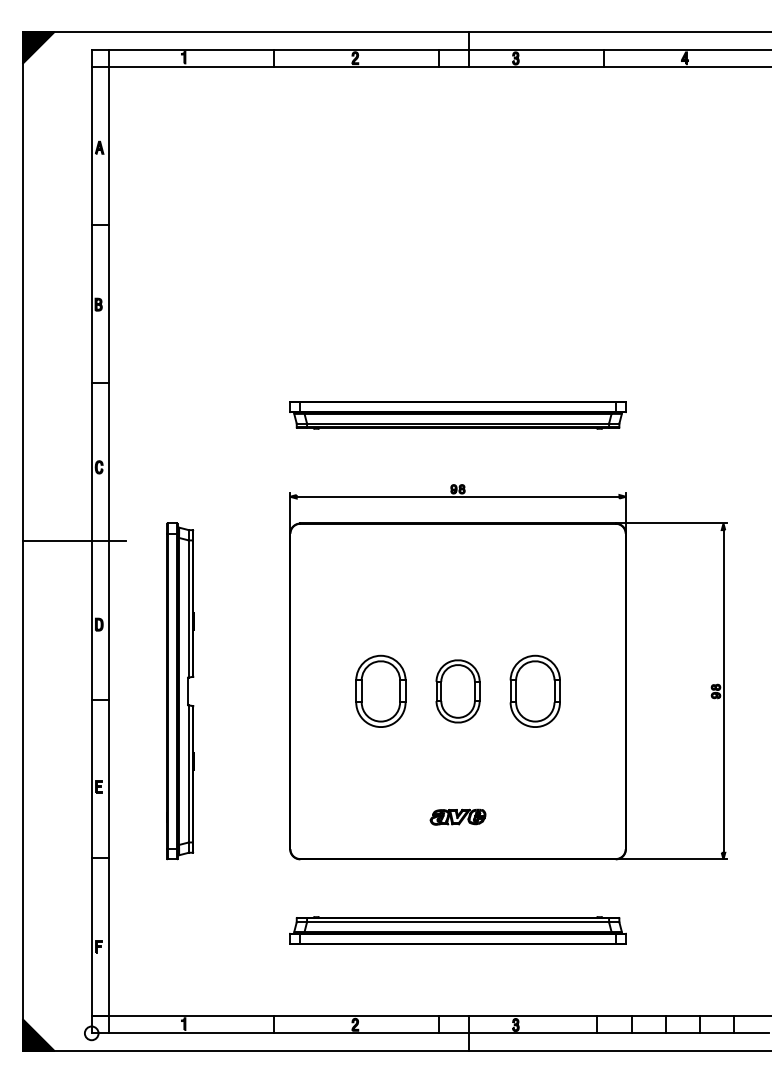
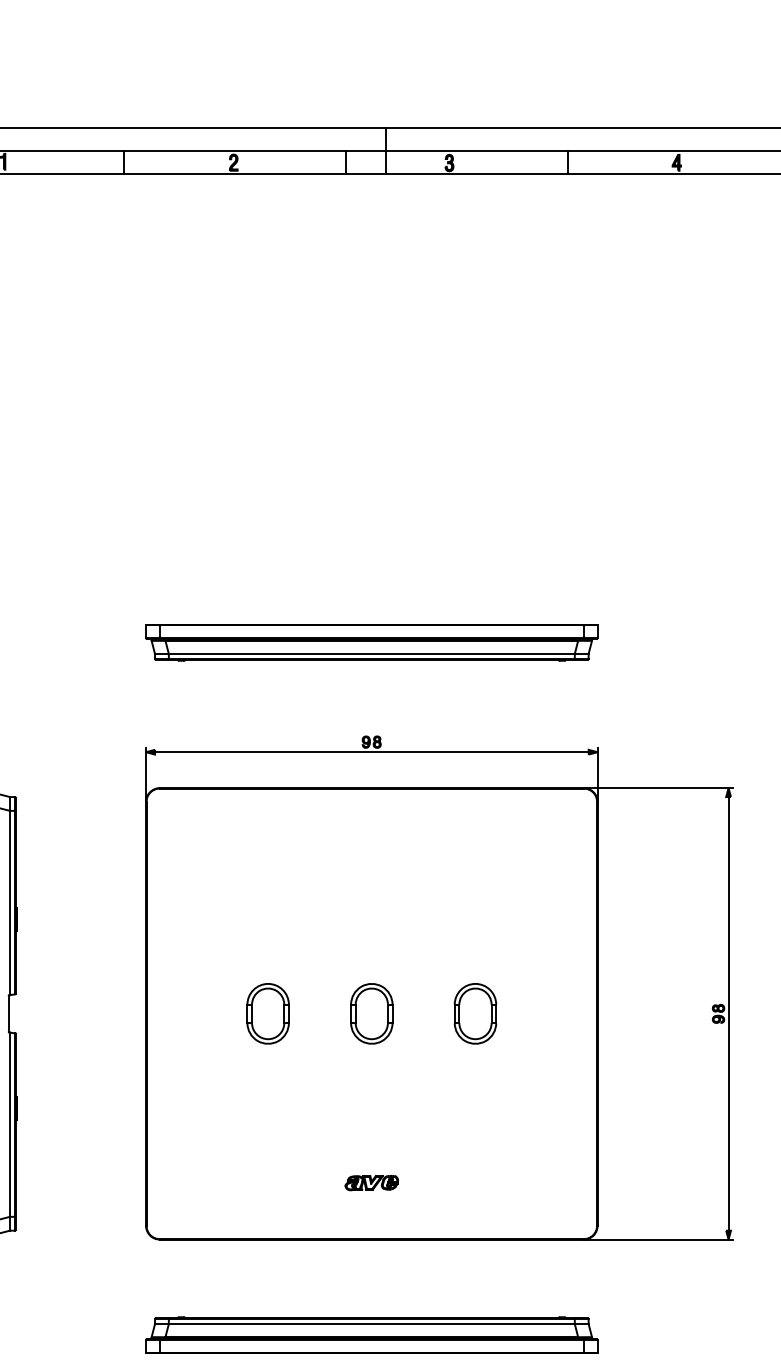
part: (380, 691) -> (267, 1013), size x0.62
part: (457, 691) -> (371, 1013), size x0.71
part: (534, 691) -> (474, 1013), size x0.62
part: (457, 817) -> (371, 1183), size x0.71

